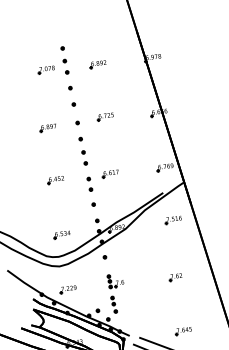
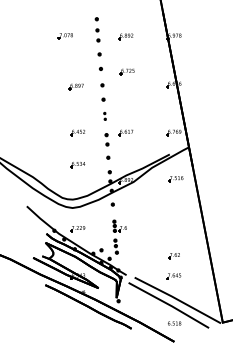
part: (45, 70) -> (64, 36), moved
part: (104, 116) -> (126, 71), moved
part: (84, 158) -> (104, 116), size x0.6
part: (61, 235) -> (77, 165), moved
part: (174, 278) -> (173, 256), moved

